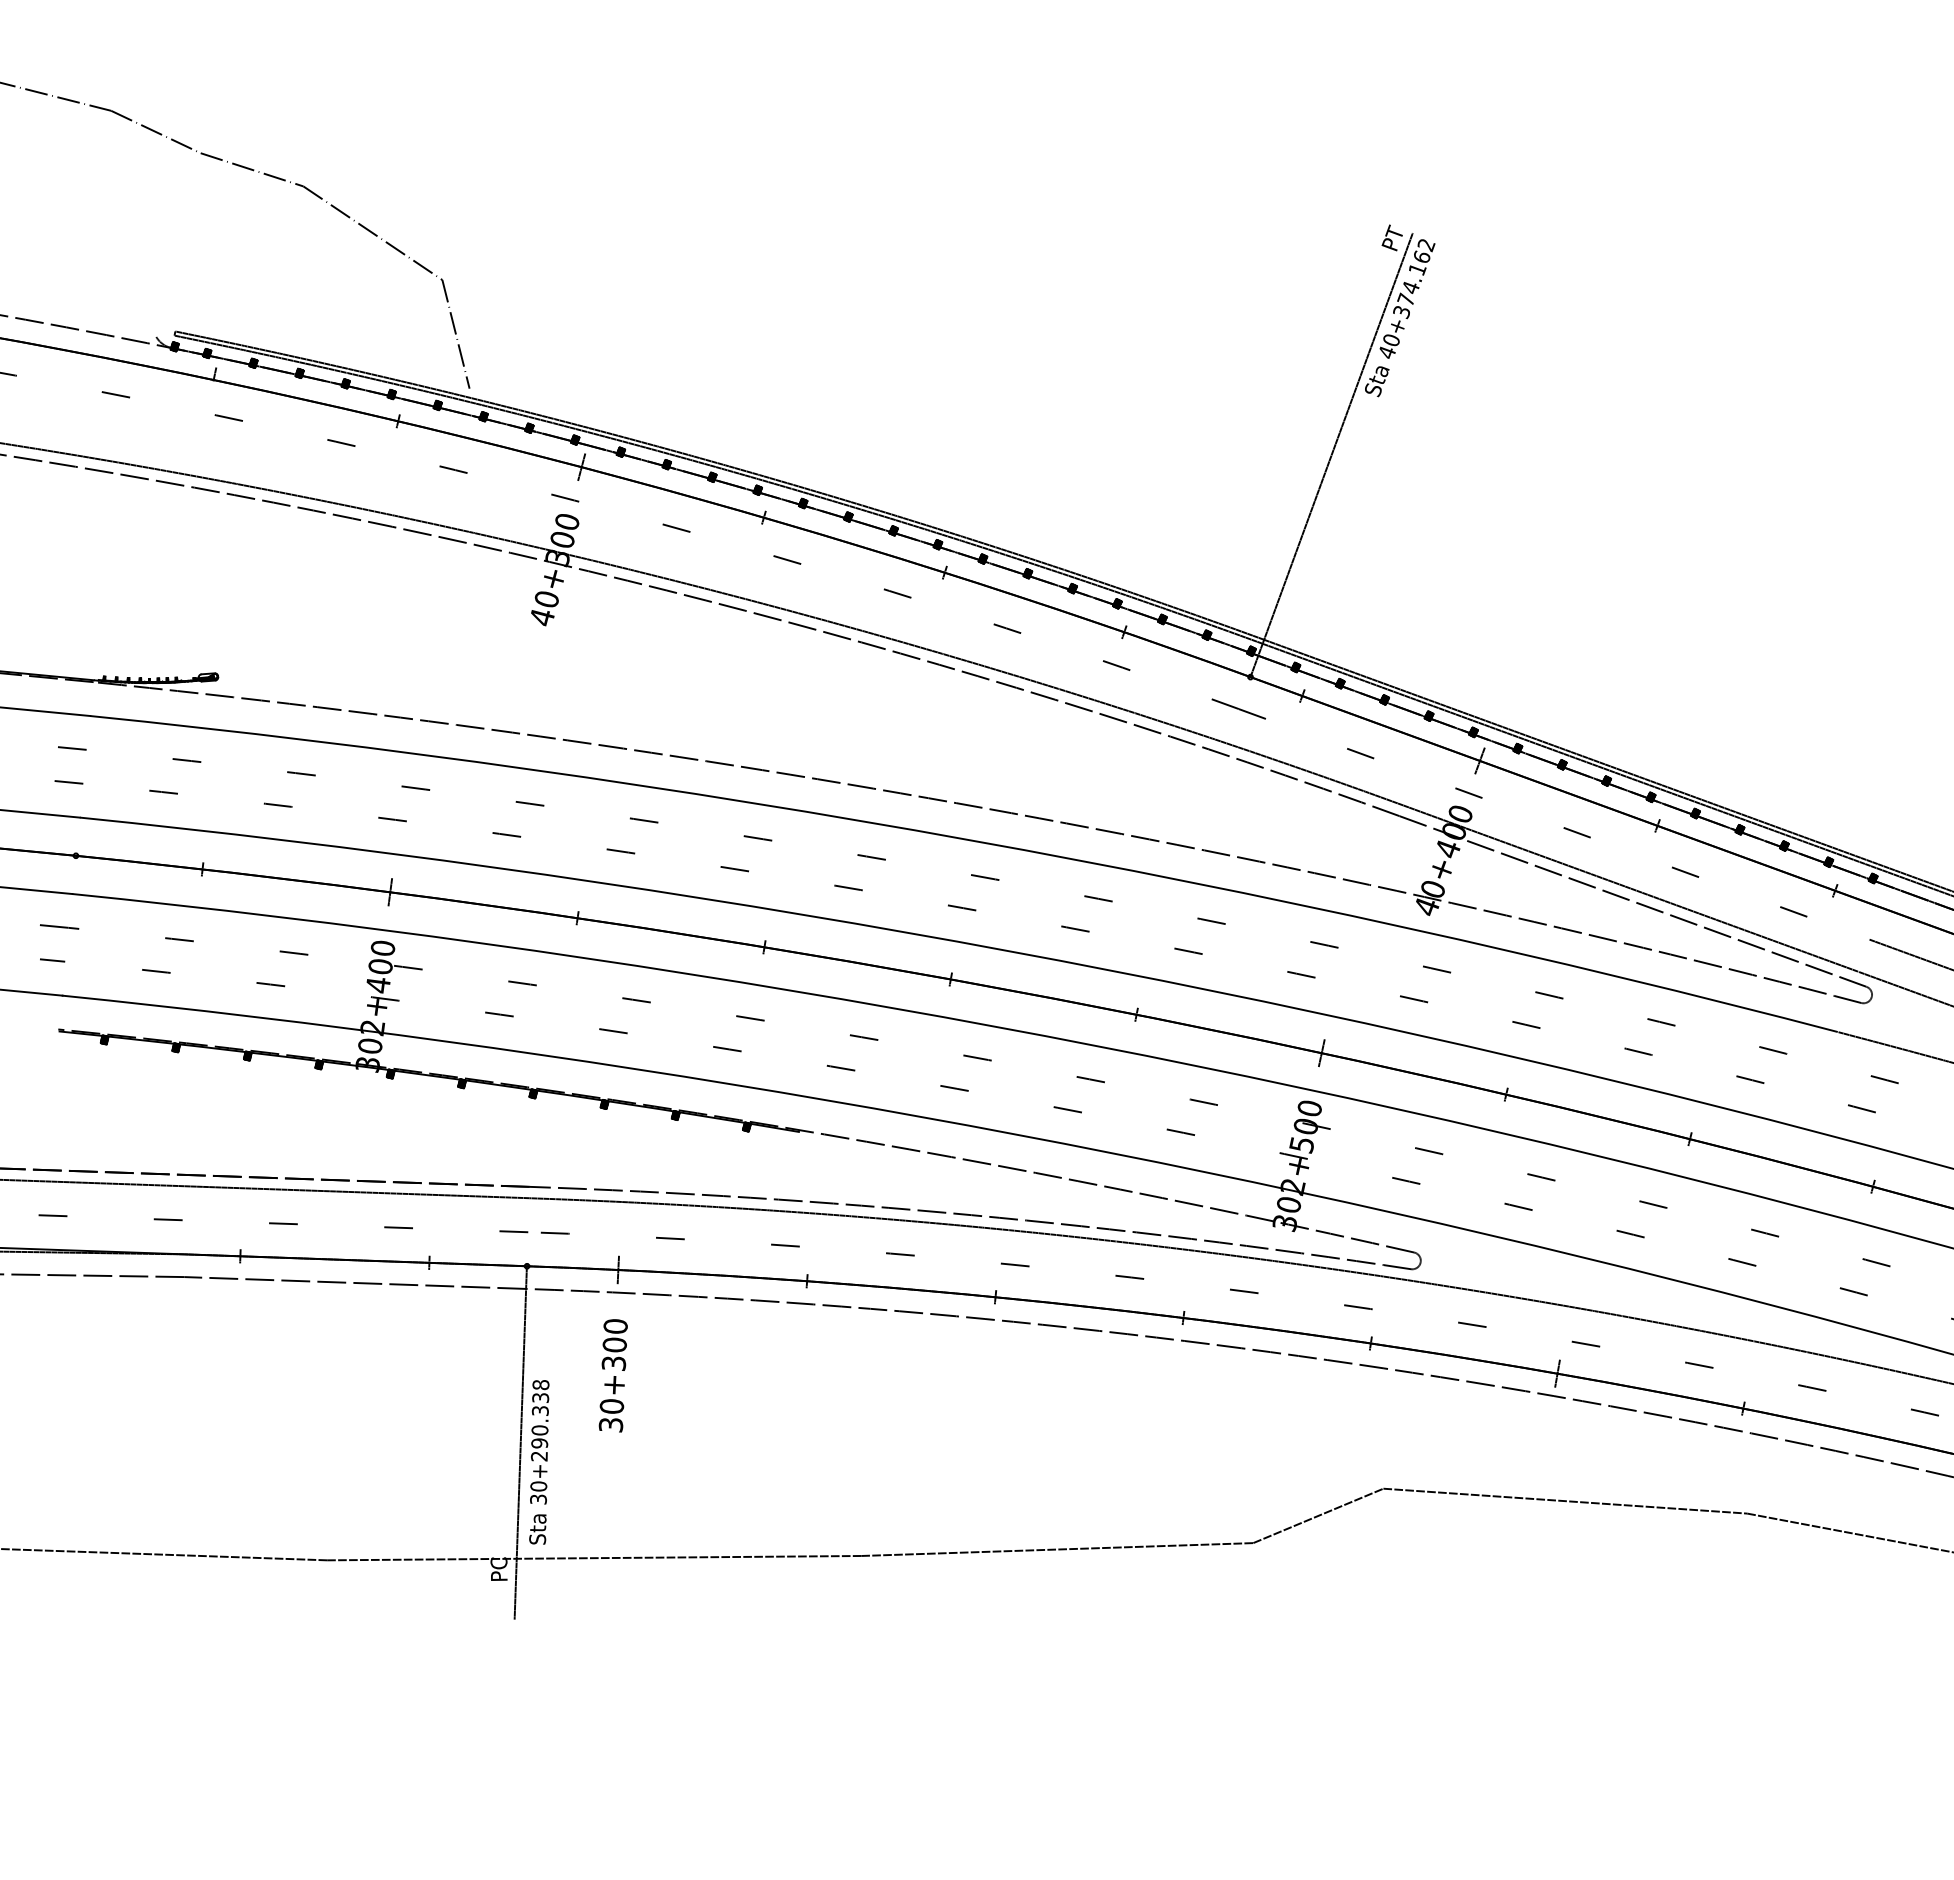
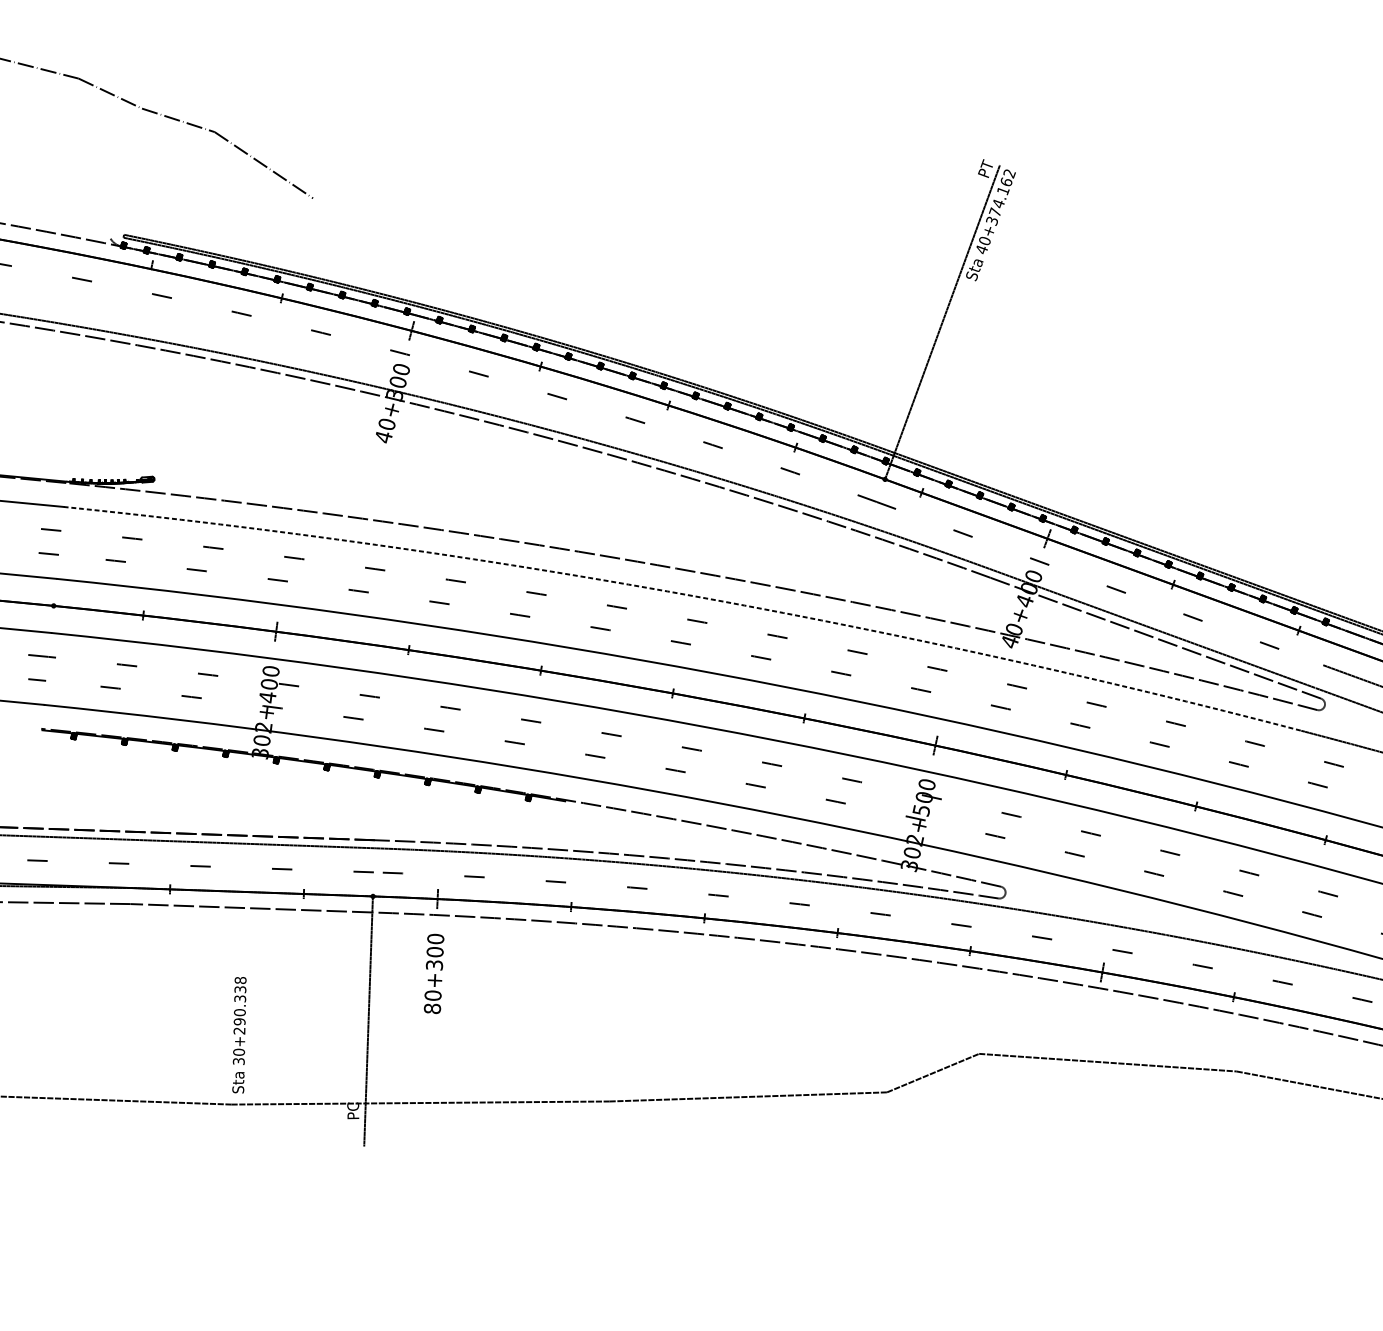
line: (455, 334) -> (322, 236), removed
arc: (970, 840) -> (686, 595), solid -> dashed
text: (610, 1425) -> (432, 1009), 30+300 -> 80+300
text: (539, 1462) -> (239, 1035), moved

